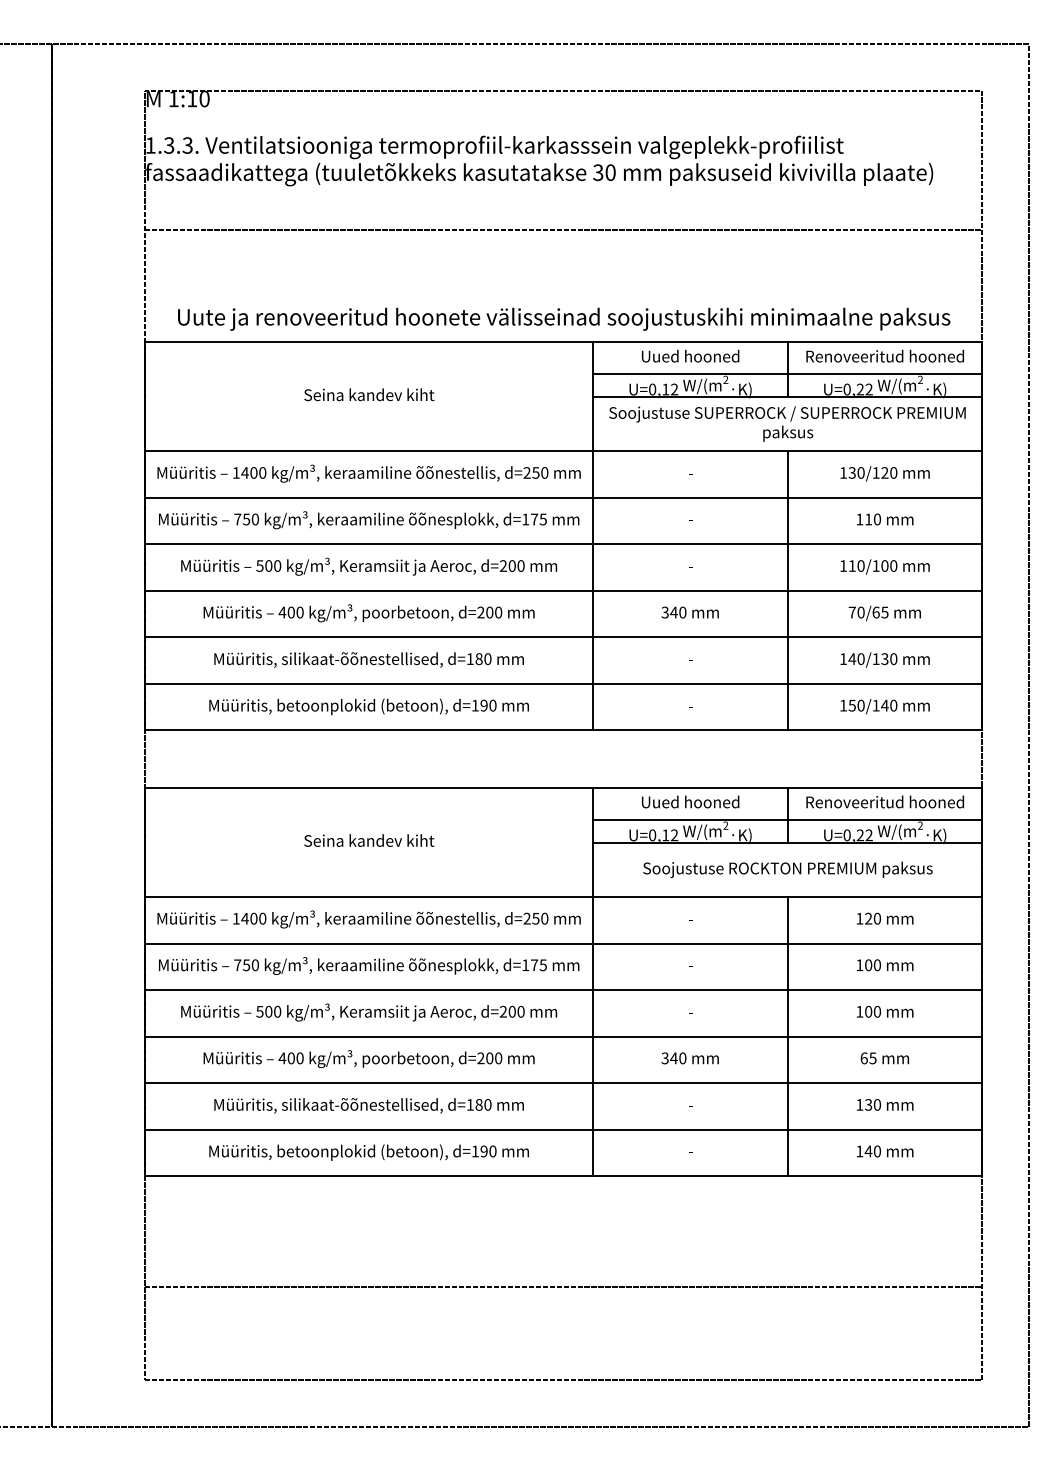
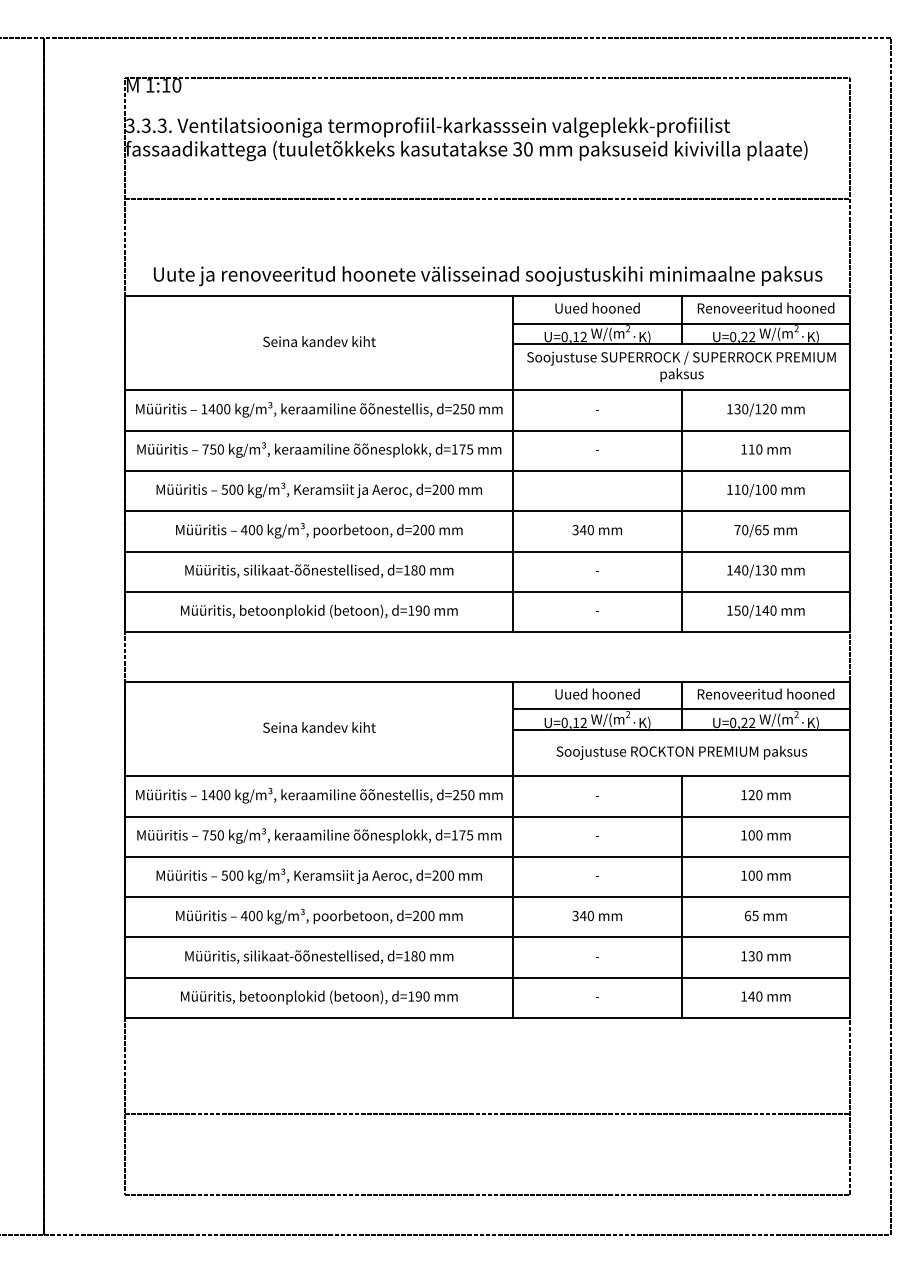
text: (151, 145) -> (130, 125), 1.3.3. -> 3.3.3.

